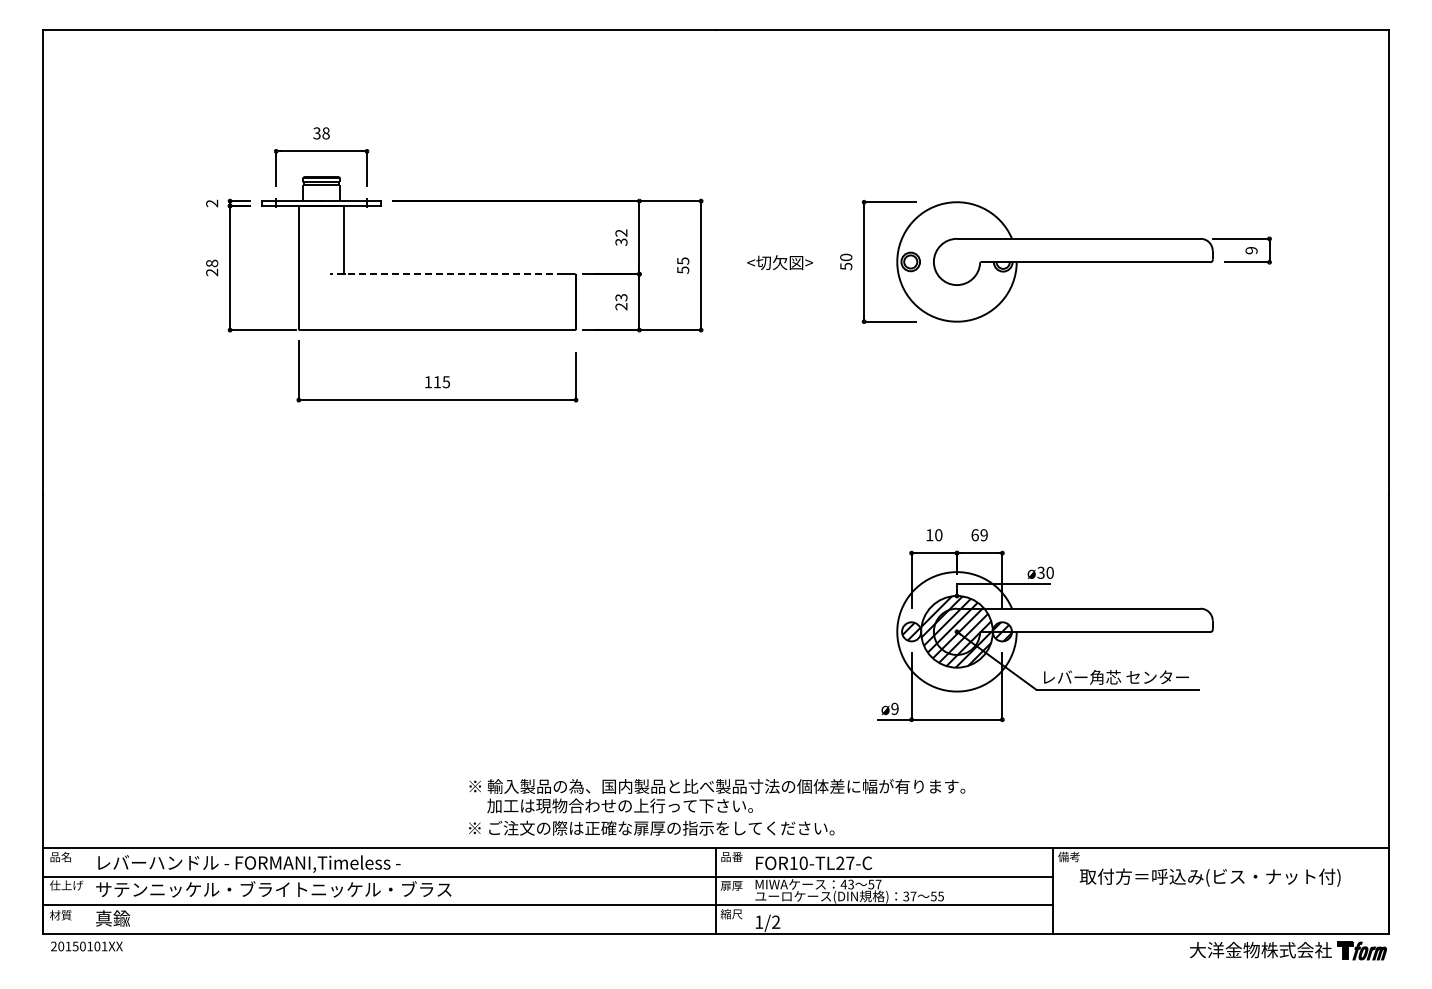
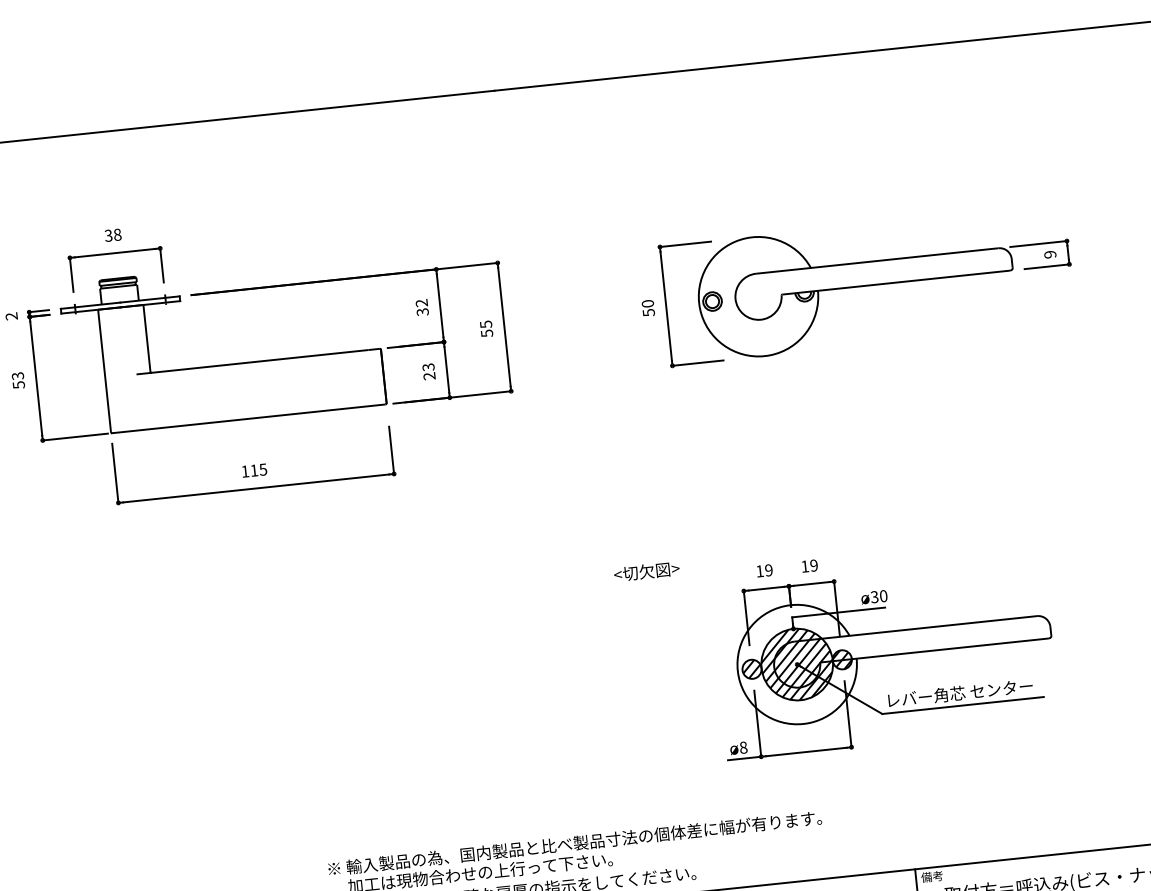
text: (779, 262) -> (646, 571), moved
text: (212, 267) -> (18, 380), 28 -> 53
line: (446, 274) -> (252, 362), dashed -> solid
text: (938, 535) -> (768, 570), 10 -> 19
text: (974, 535) -> (804, 566), 69 -> 19
text: (894, 708) -> (743, 747), ø9 -> ø8

